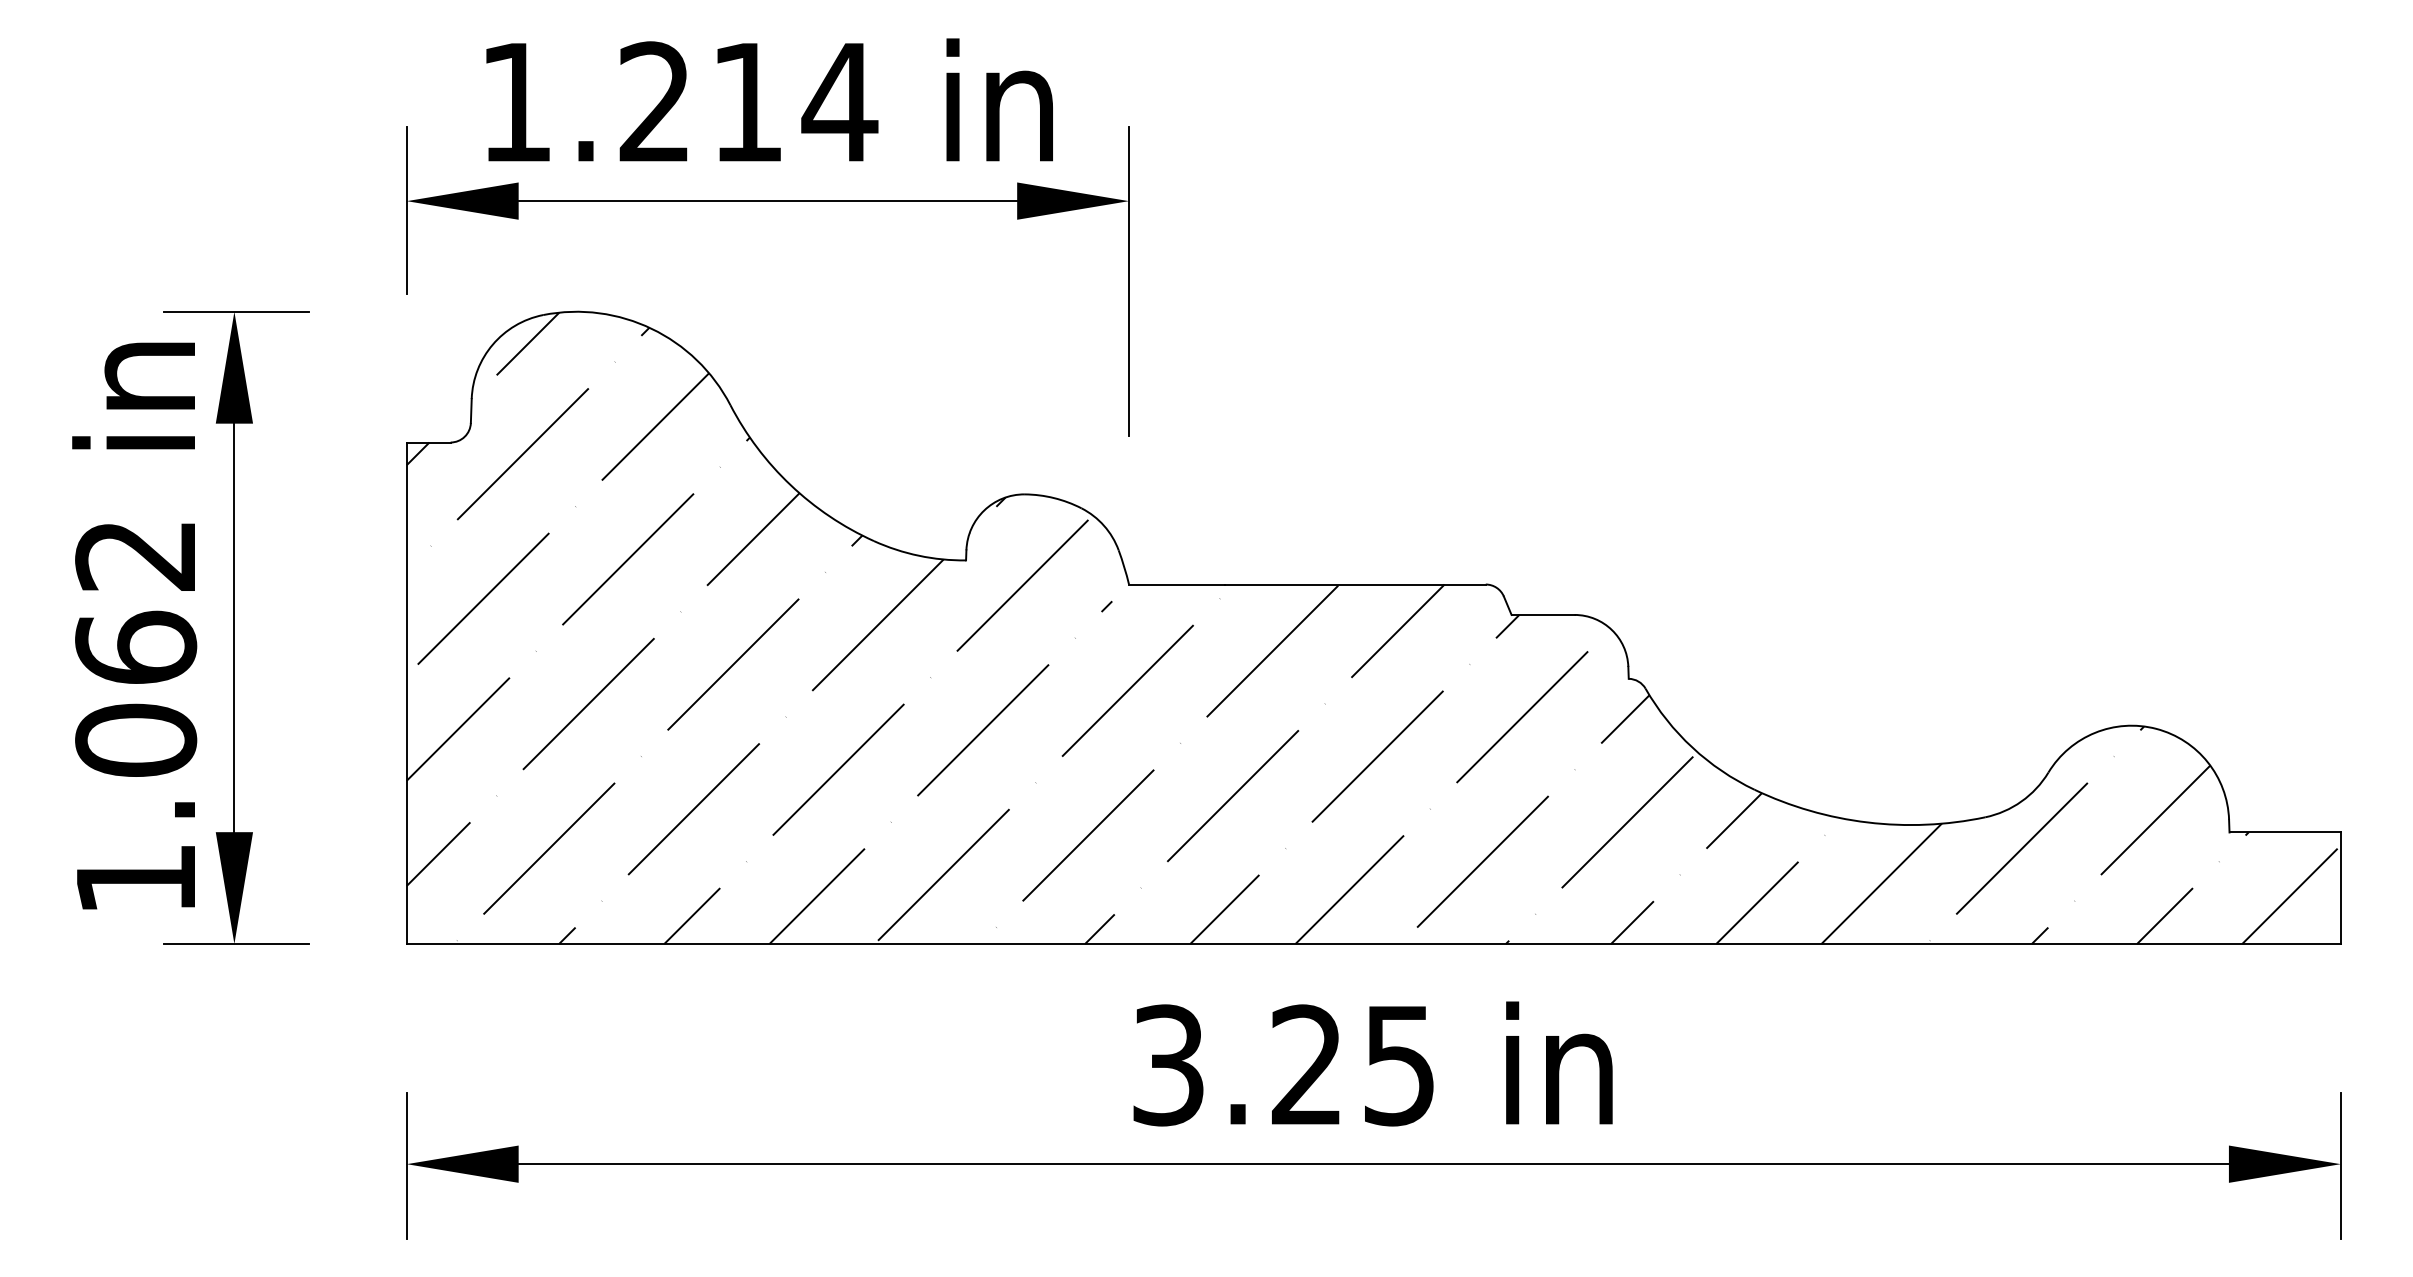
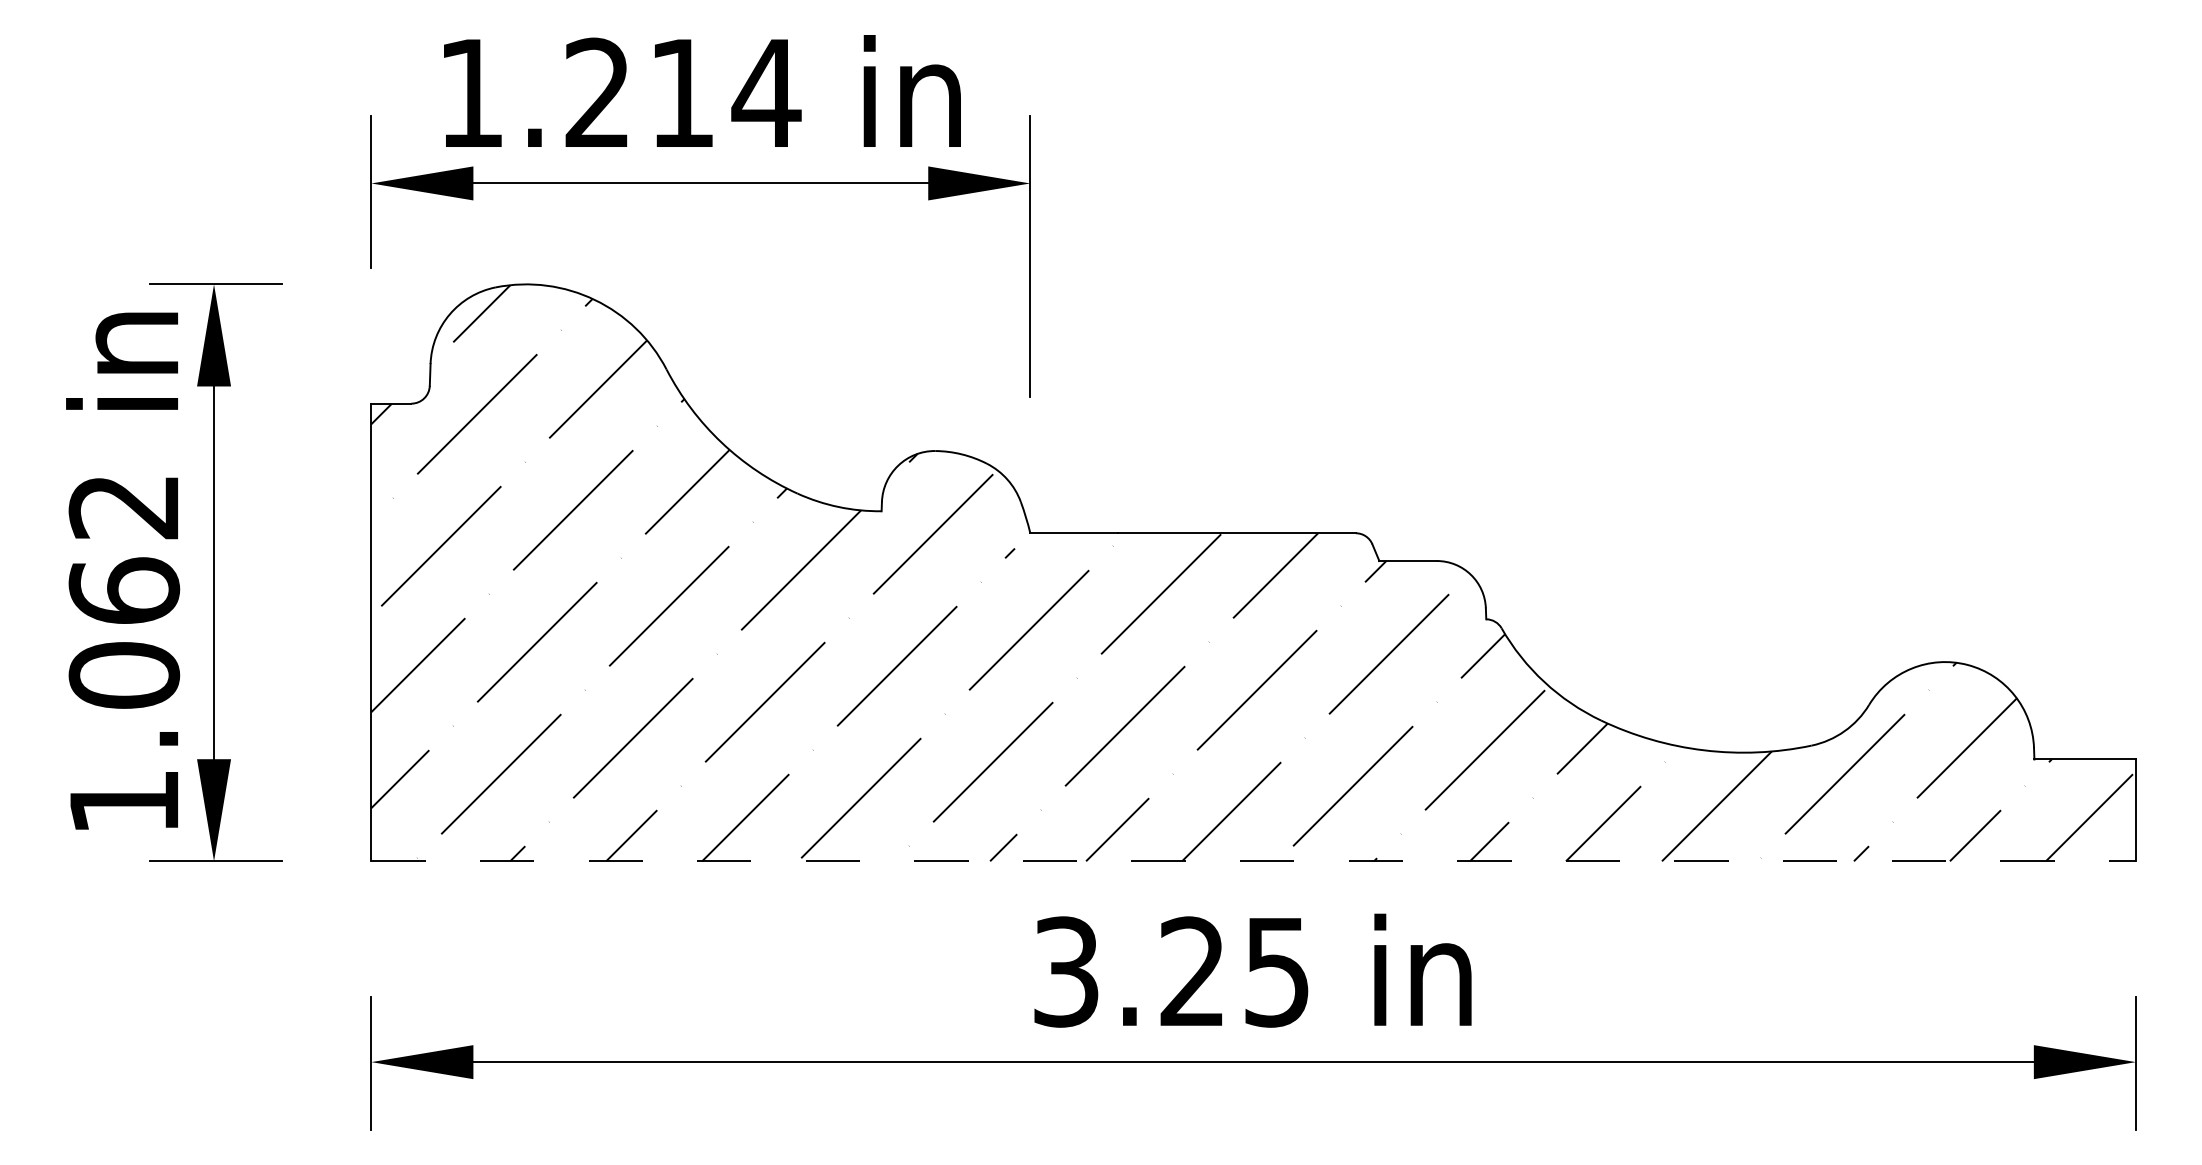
line: (1374, 944) -> (1254, 861), solid -> dashed

